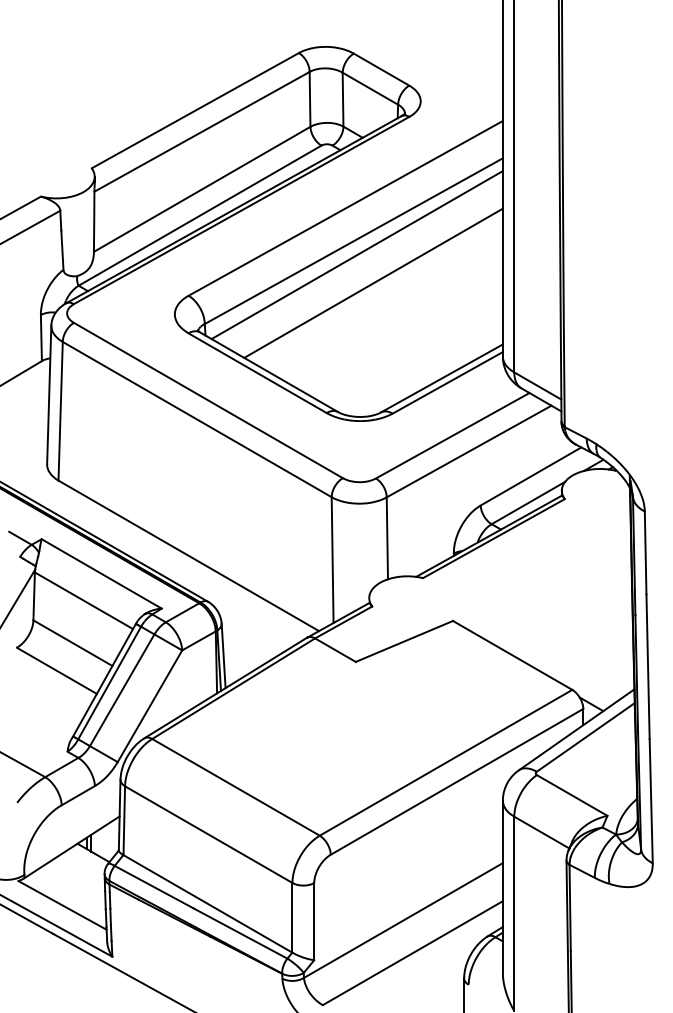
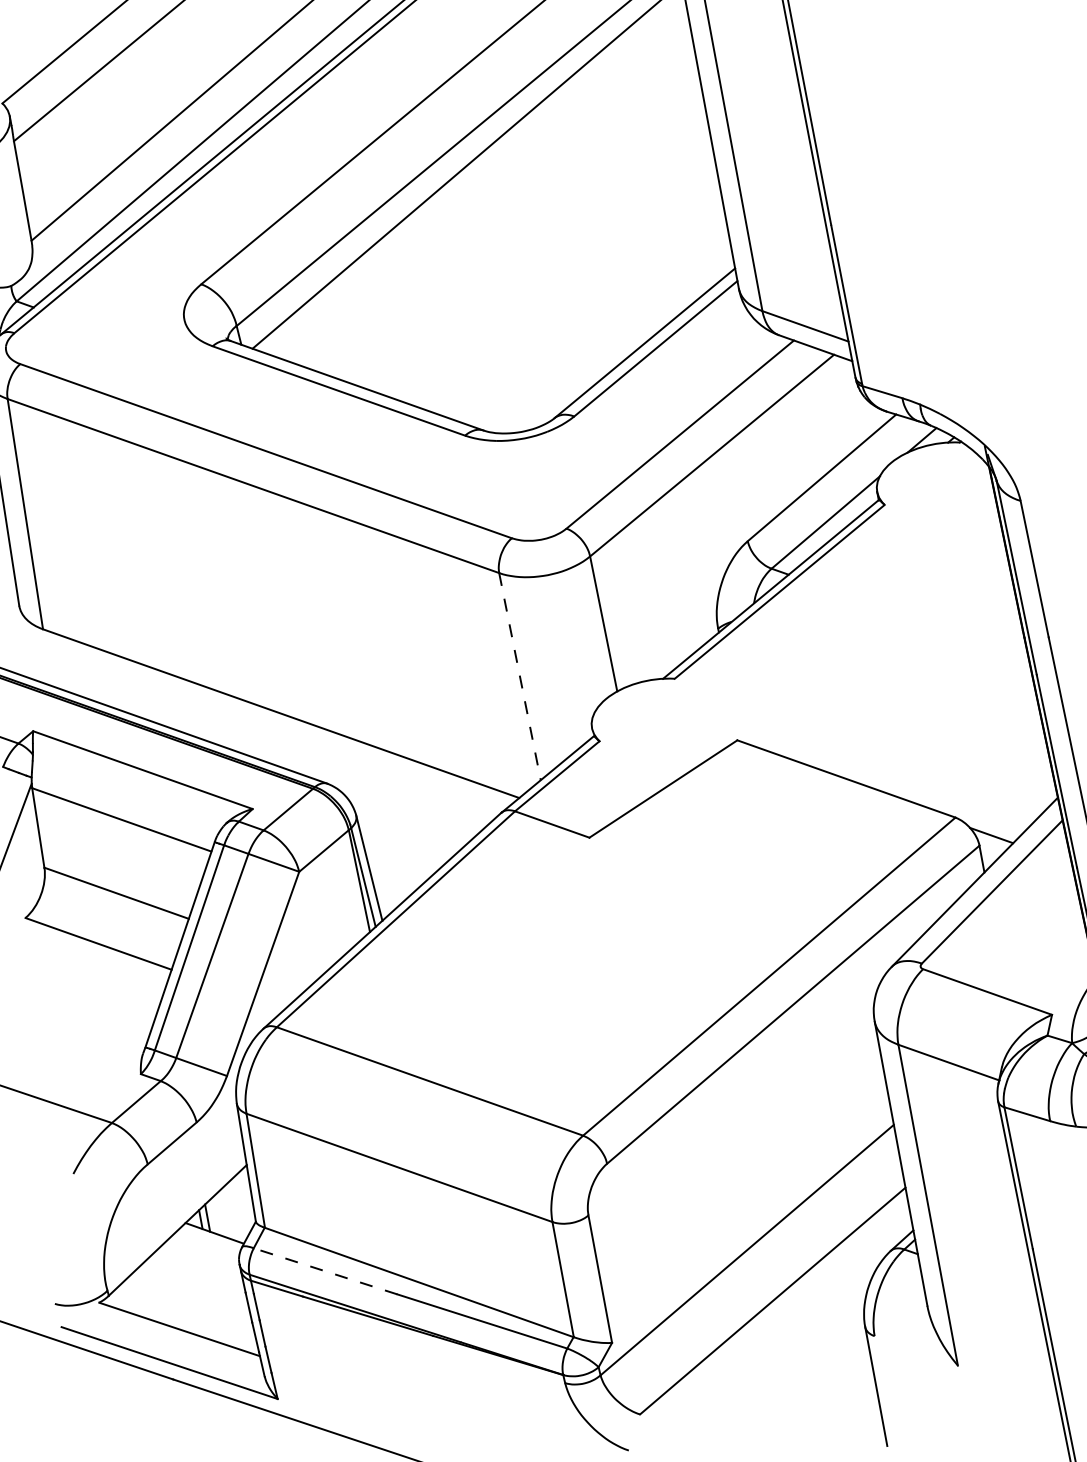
line: (373, 282) -> (502, 205), removed
line: (332, 560) -> (519, 677), solid -> dashed
line: (154, 887) -> (326, 1271), solid -> dashed

